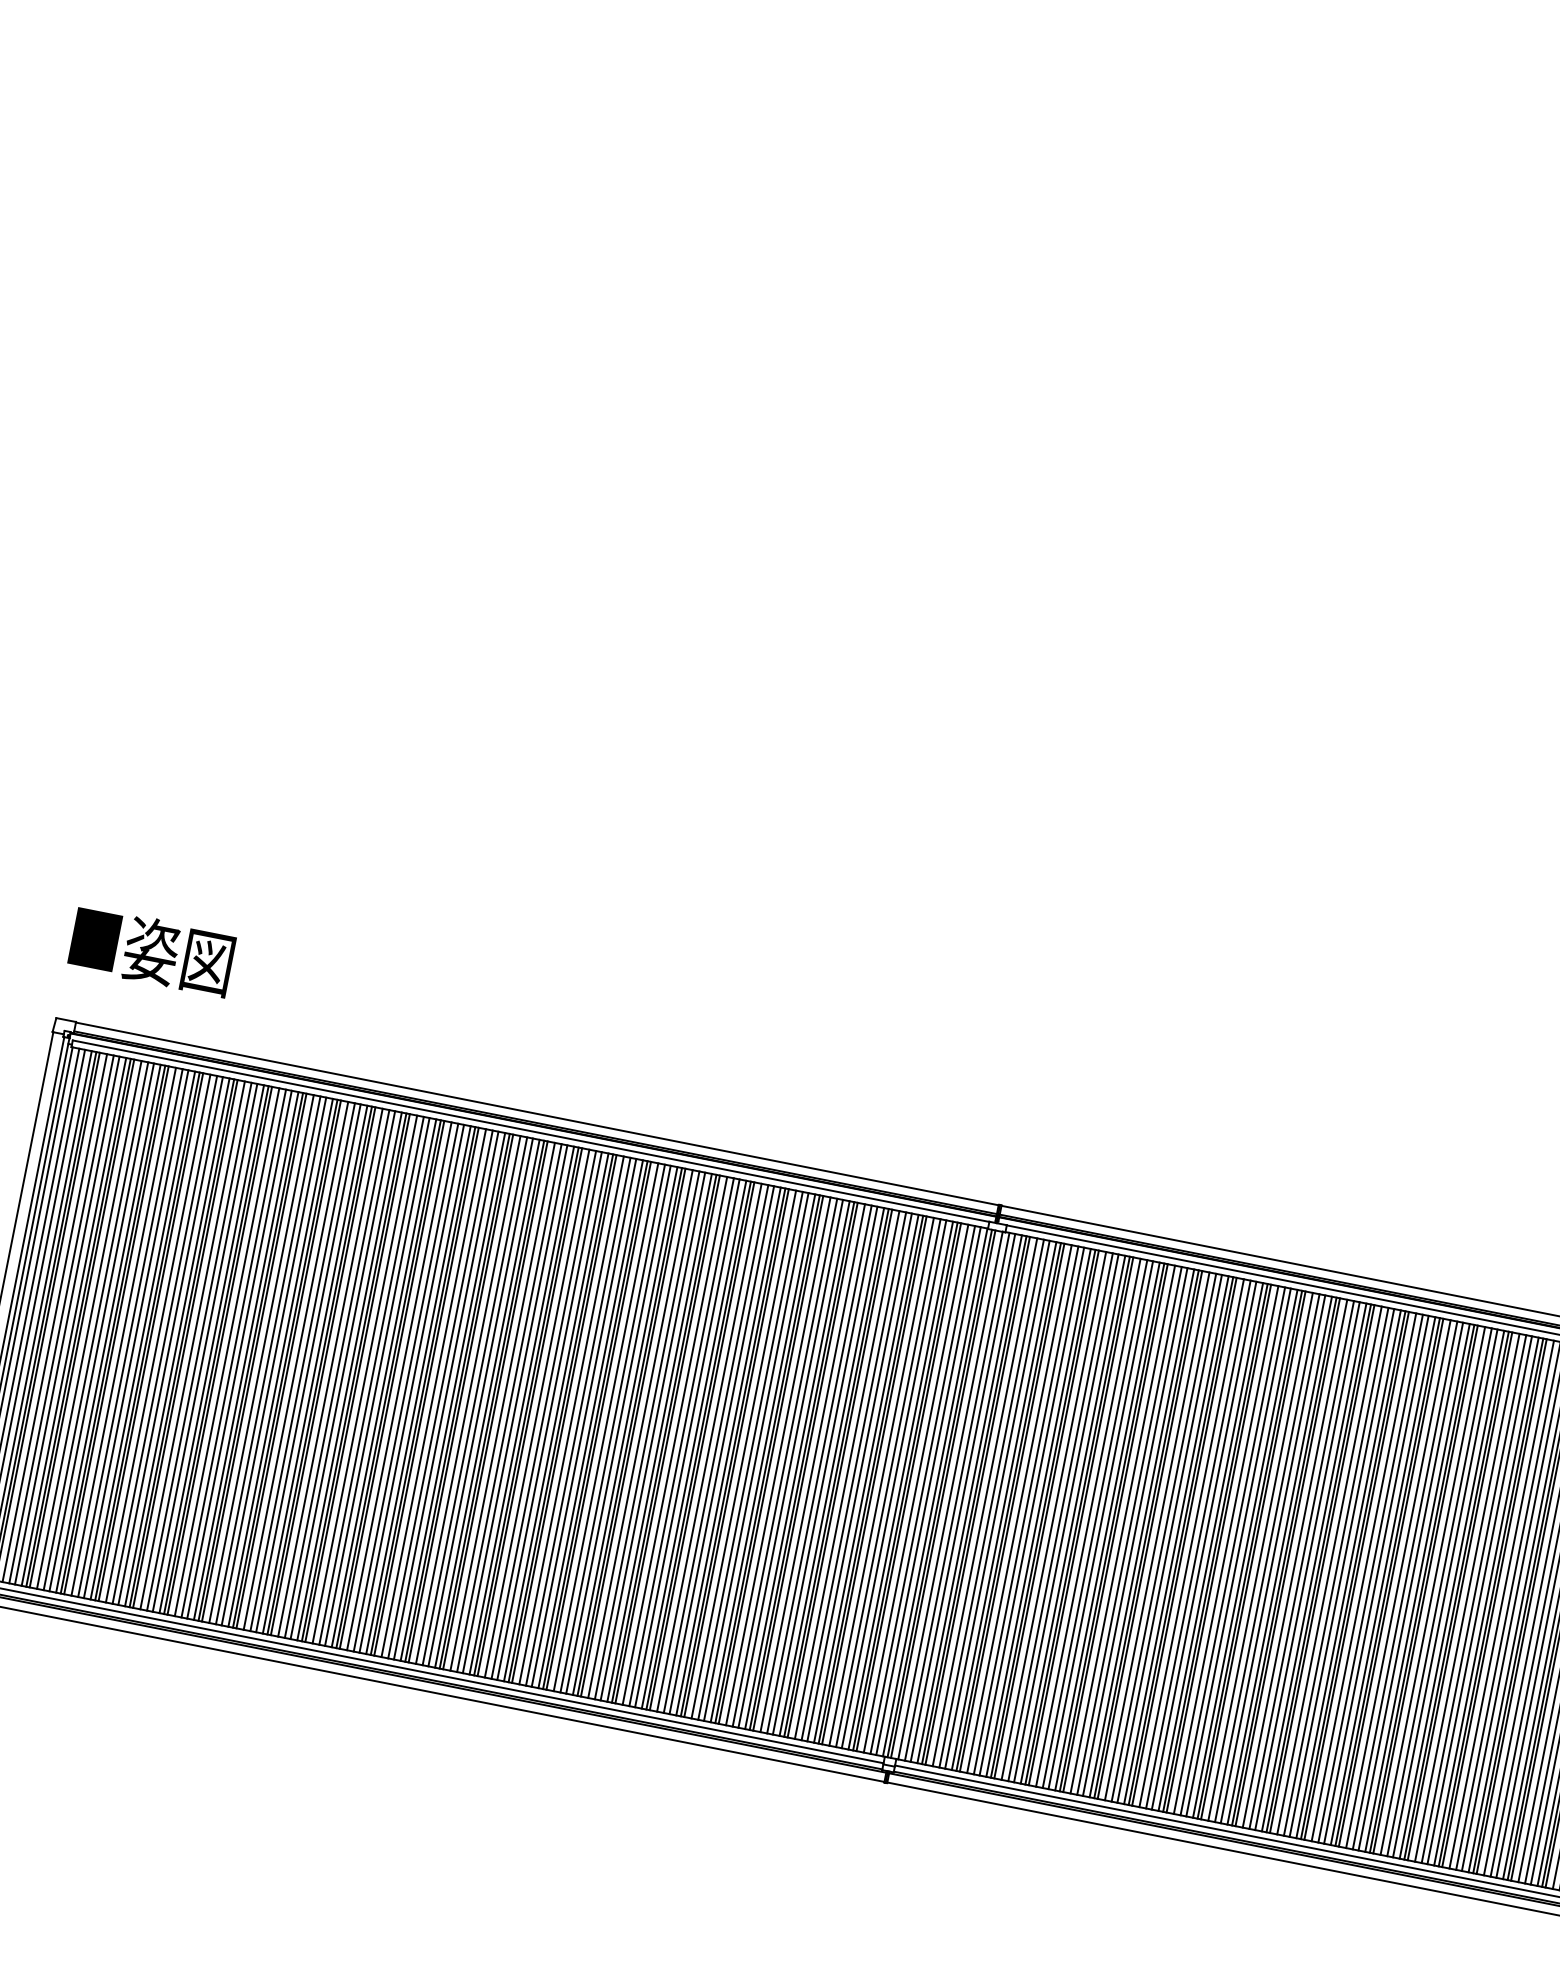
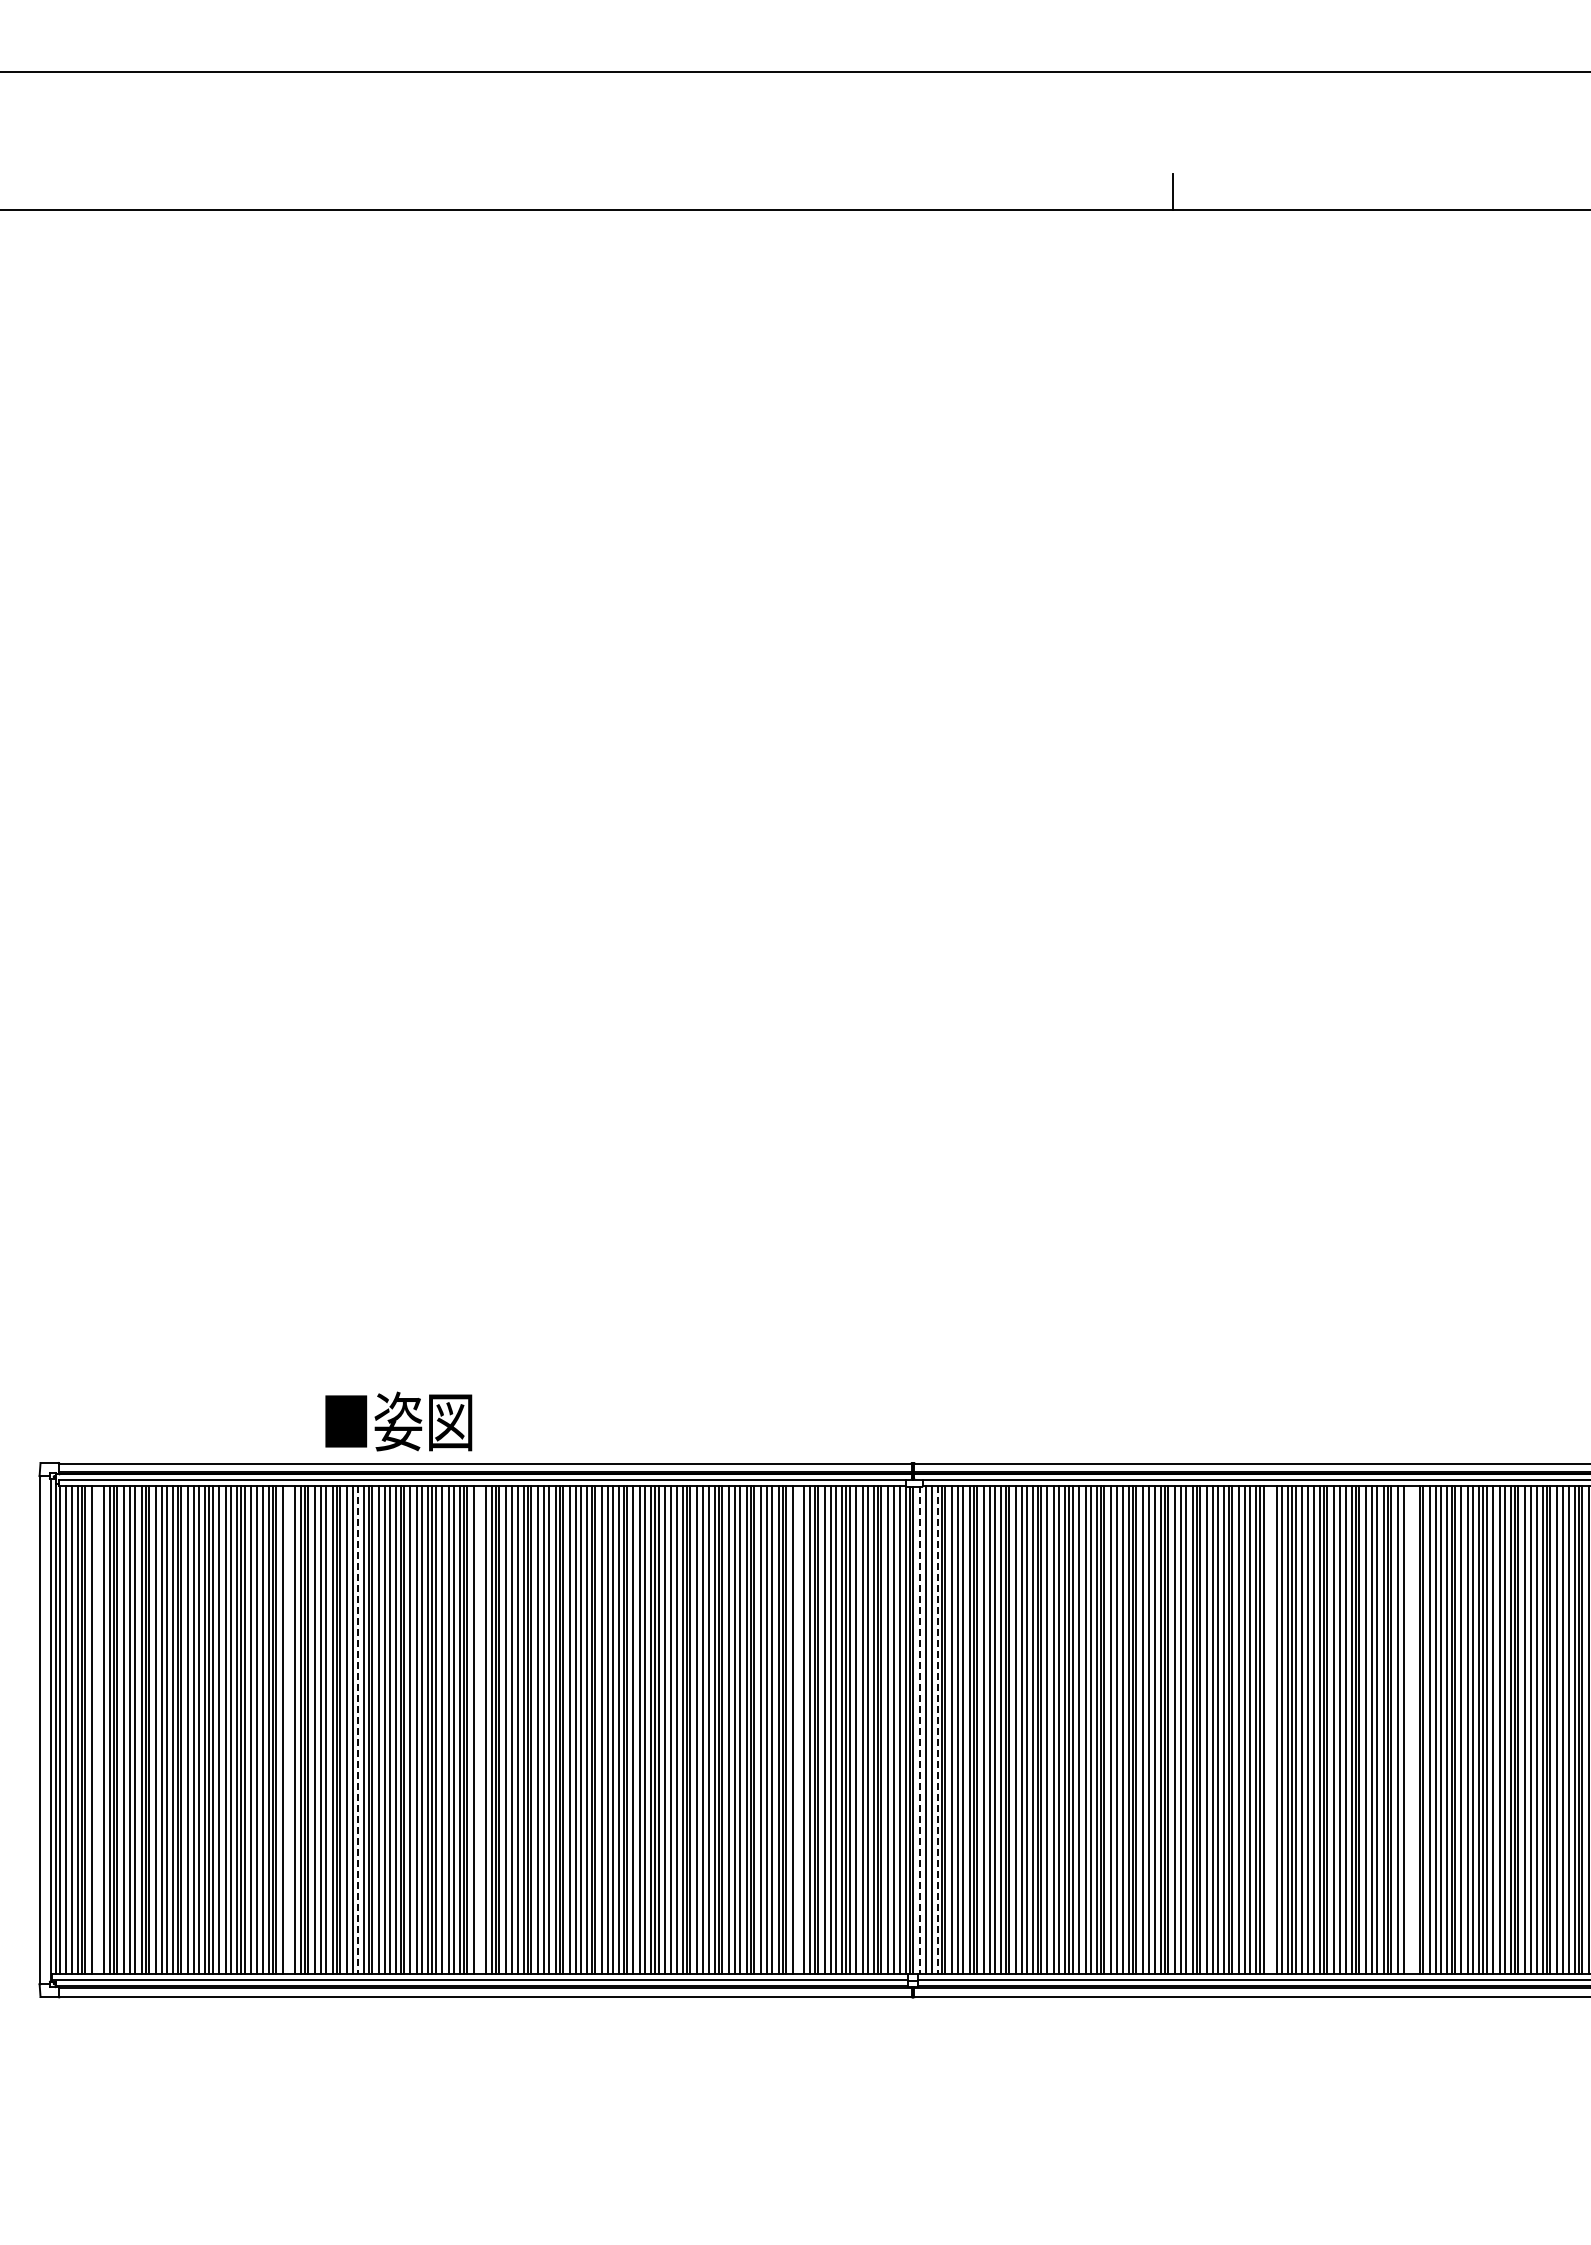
text: (151, 950) -> (398, 1421), moved
line: (61, 1319) -> (98, 1730), removed
line: (268, 1360) -> (289, 1730), removed
line: (343, 1375) -> (358, 1730), solid -> dashed
line: (475, 1401) -> (480, 1730), removed
line: (818, 1469) -> (798, 1730), removed
line: (950, 1495) -> (920, 1730), solid -> dashed
line: (969, 1499) -> (937, 1730), solid -> dashed
line: (1329, 1570) -> (1270, 1730), removed
line: (1479, 1600) -> (1409, 1730), removed
line: (1486, 1601) -> (1415, 1730), removed

